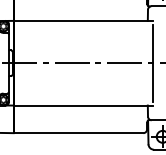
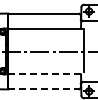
line: (84, 105) -> (46, 74), solid -> dashed
line: (78, 133) -> (43, 89), solid -> dashed

